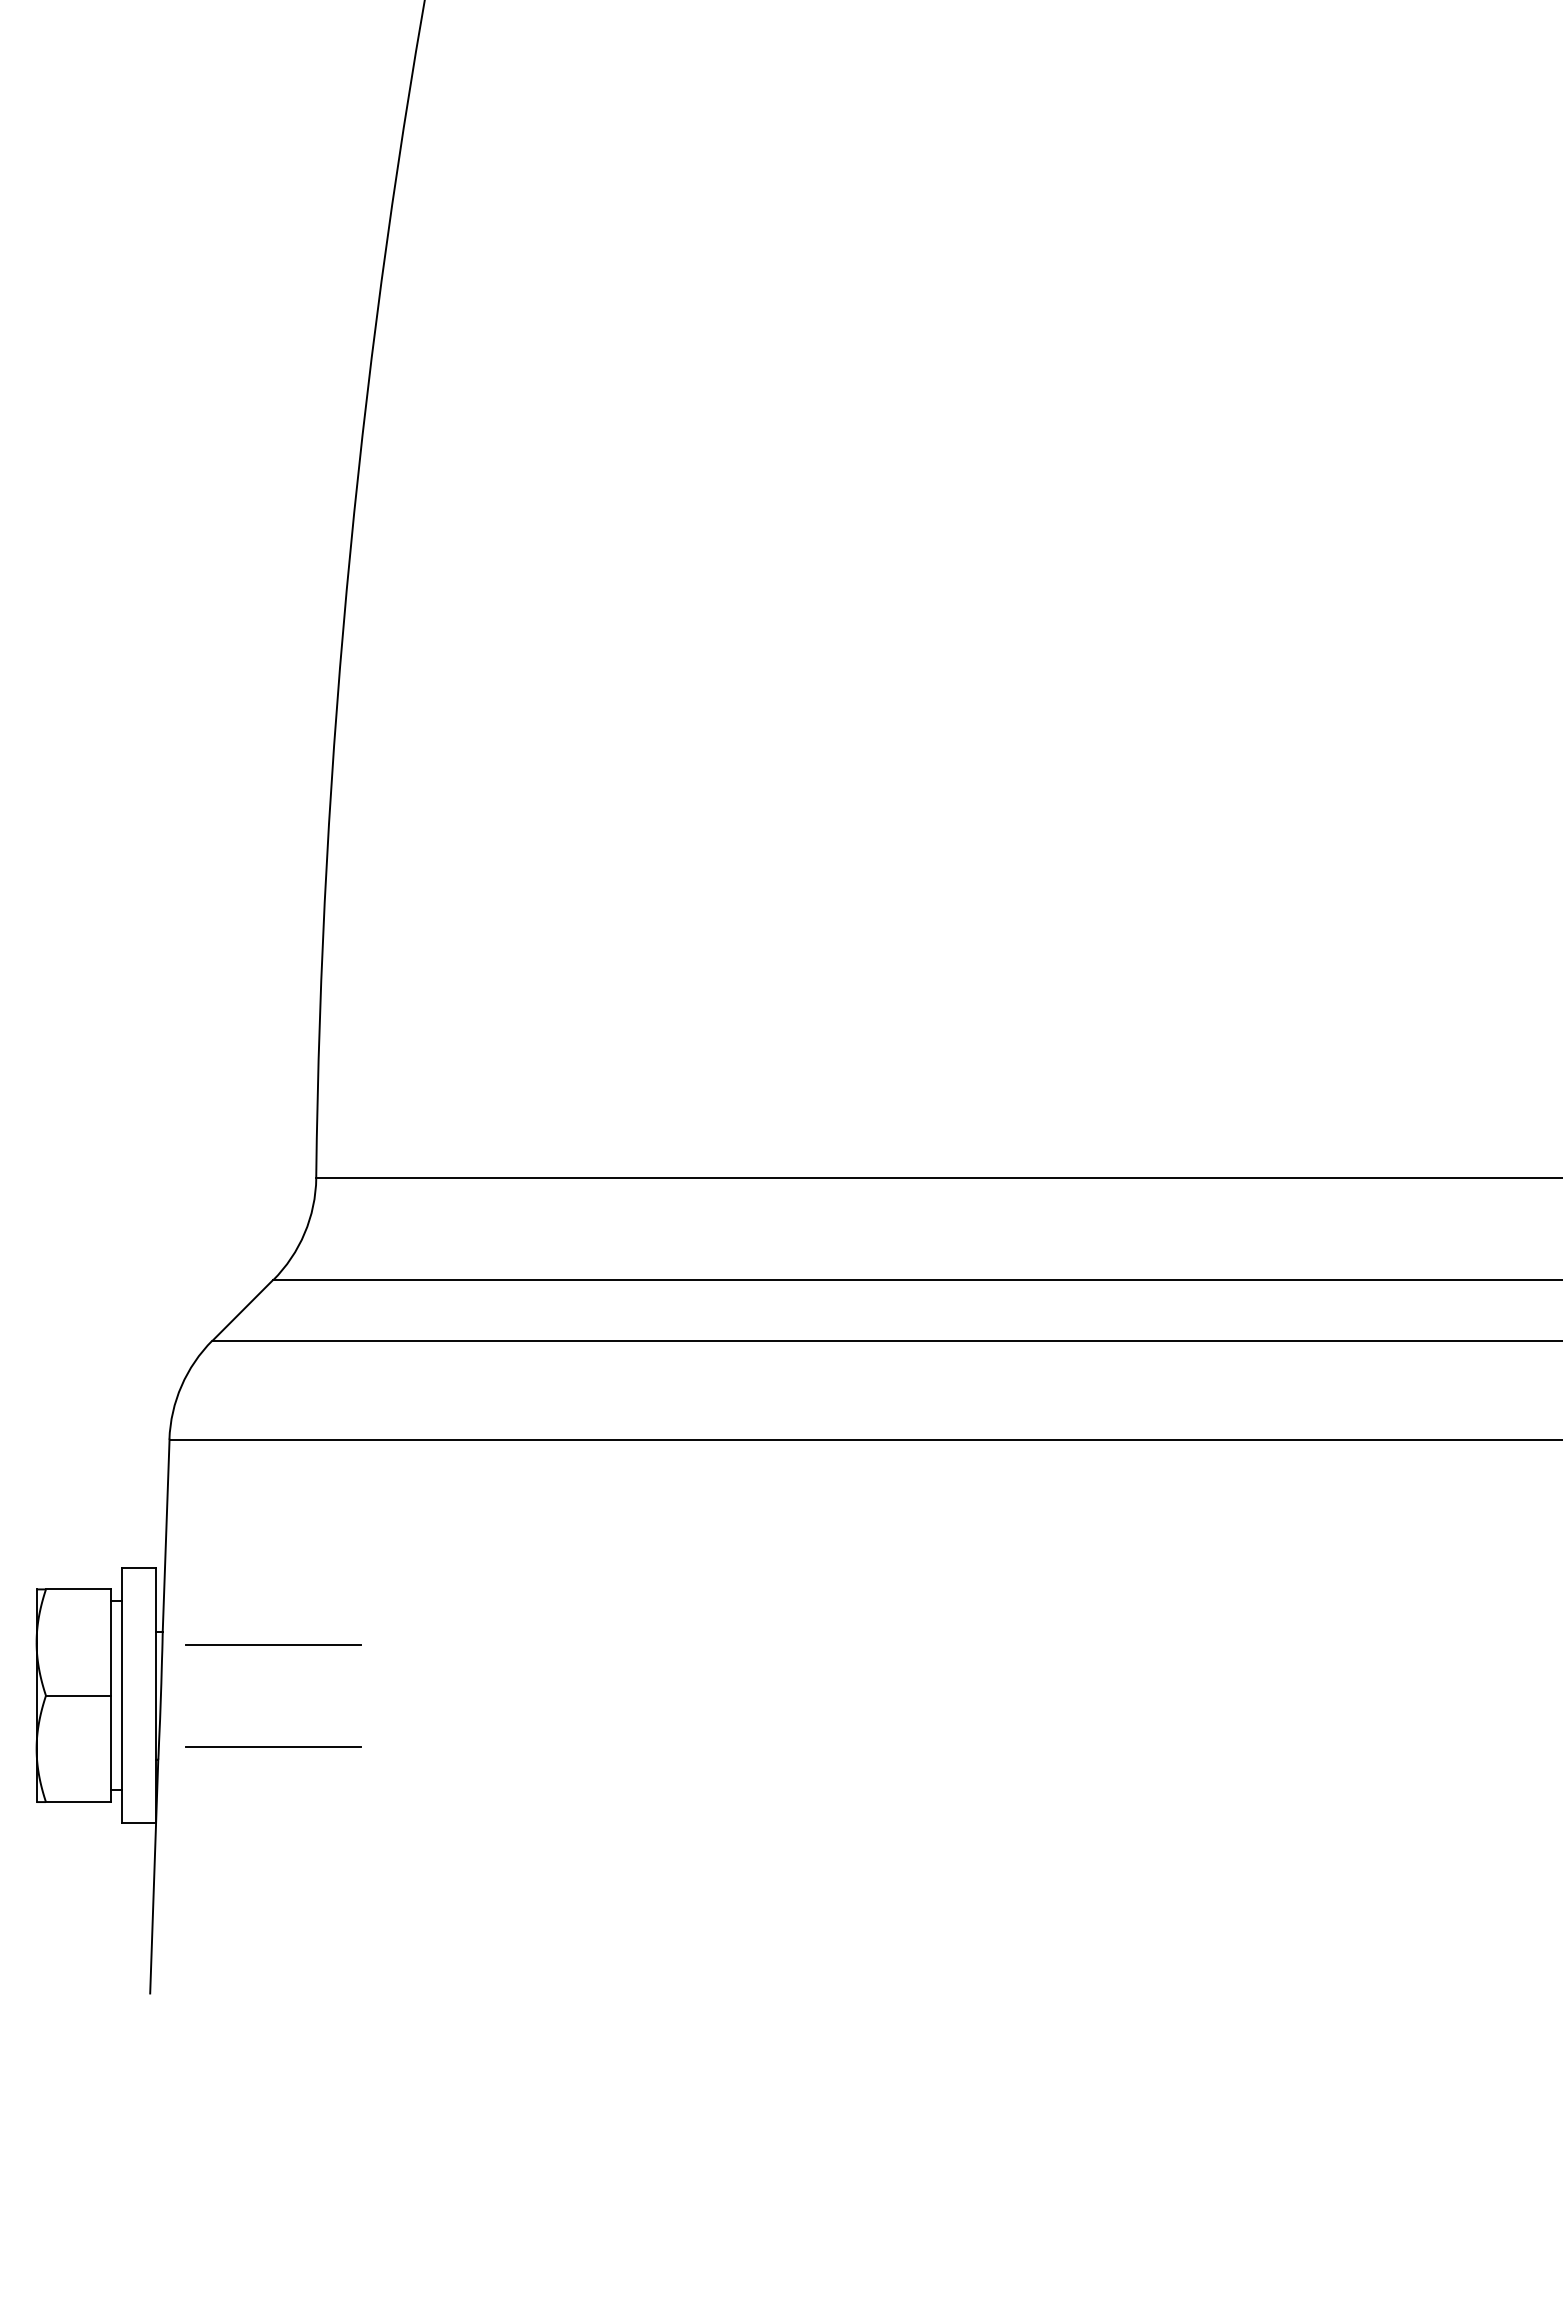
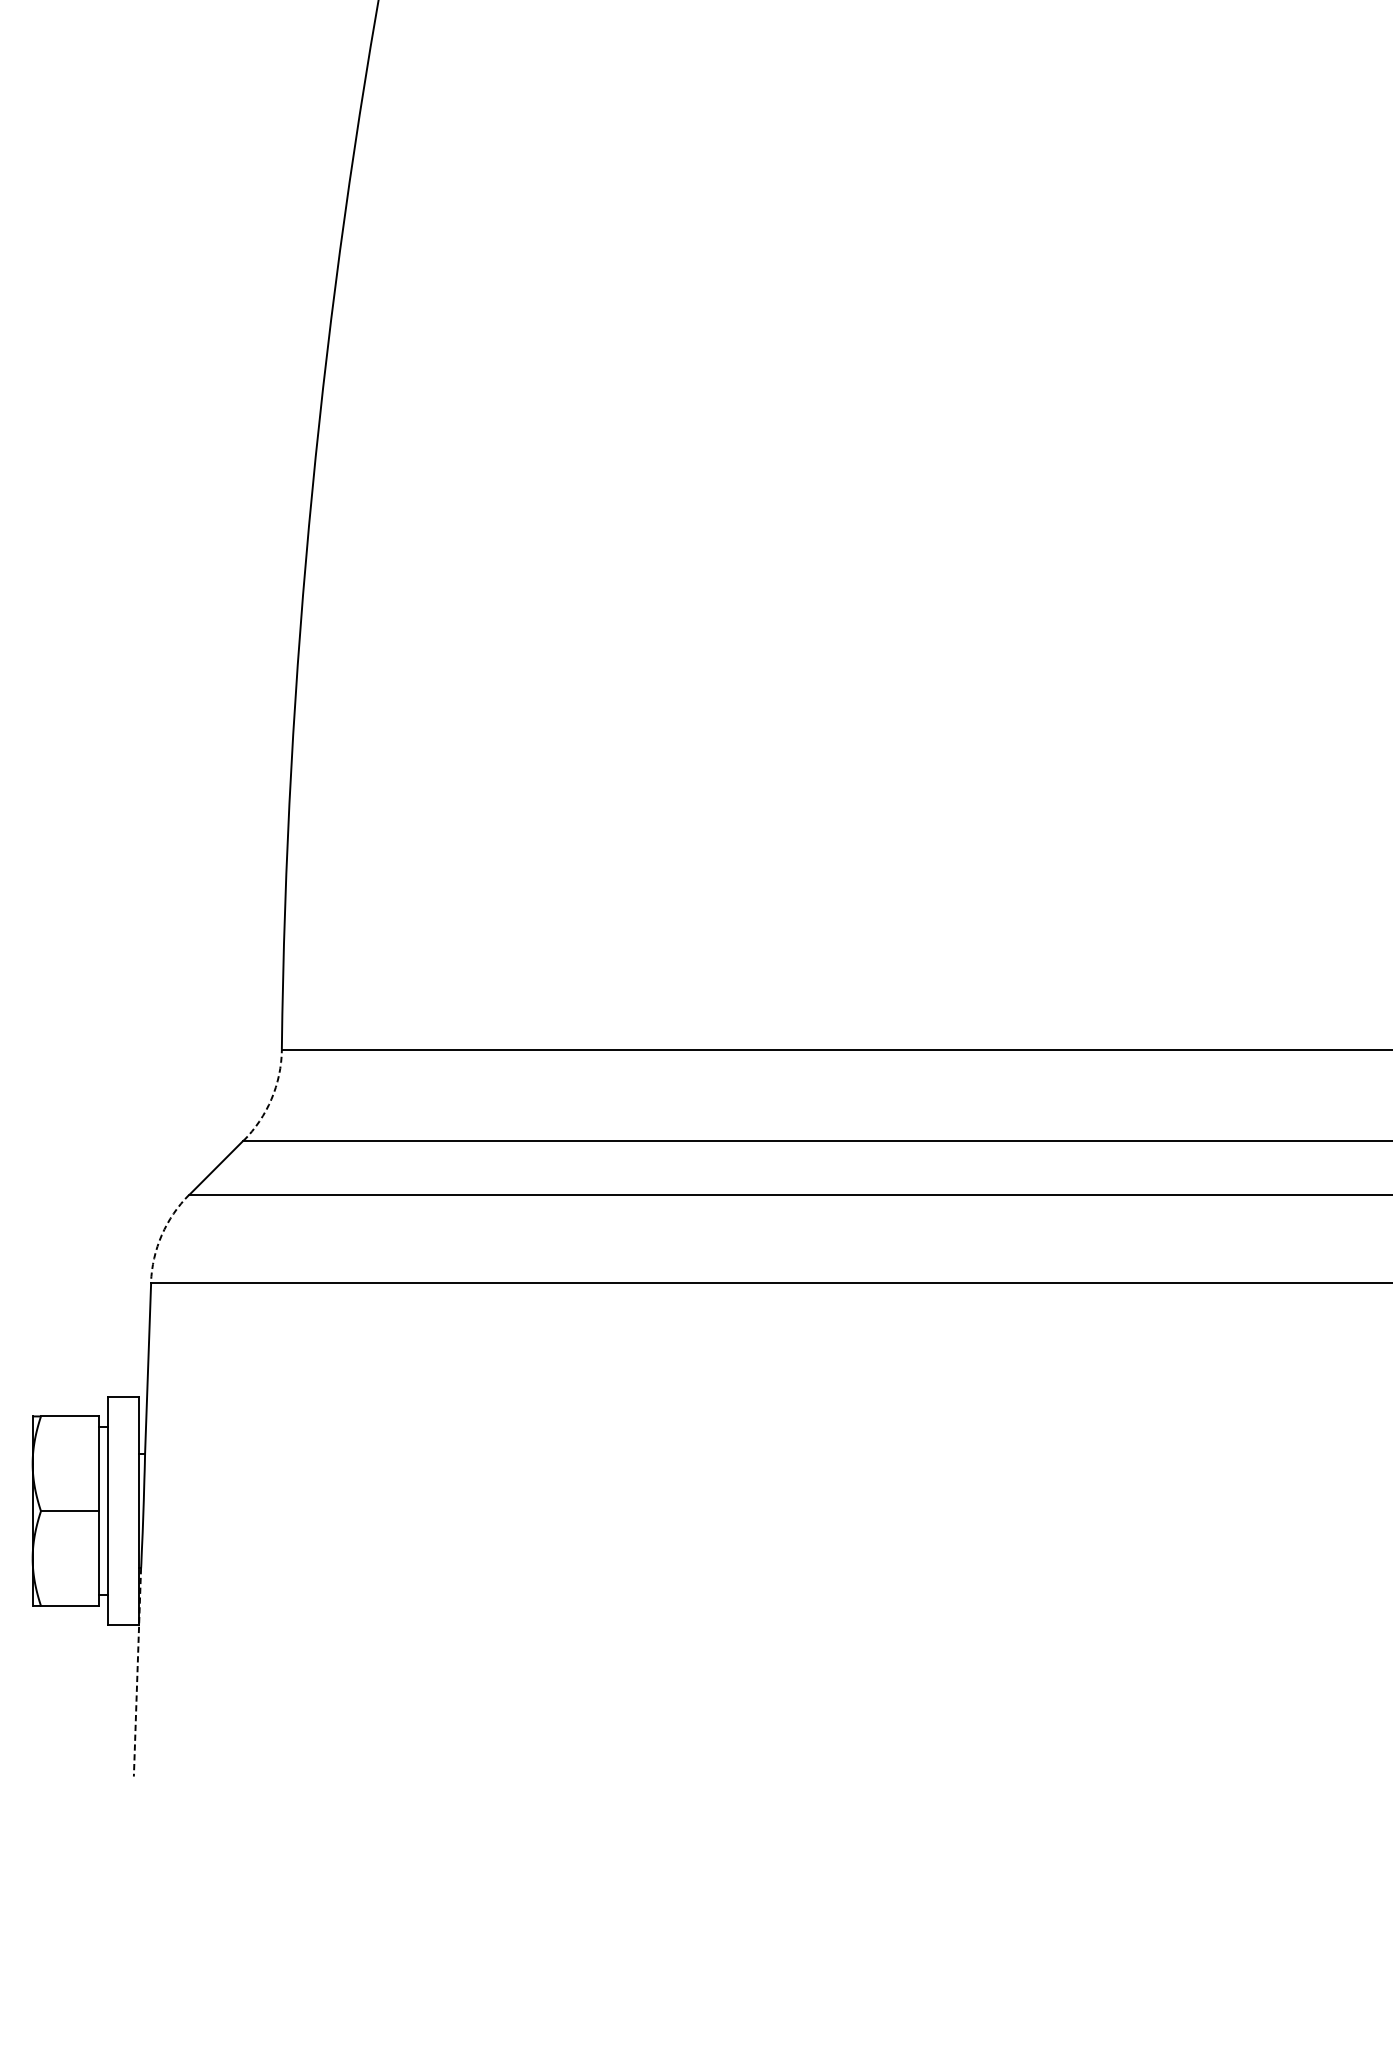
arc: (304, 1233) -> (271, 1099), solid -> dashed
arc: (181, 1385) -> (161, 1234), solid -> dashed
line: (272, 1644) -> (242, 1465), removed
line: (272, 1746) -> (242, 1556), removed
line: (154, 1877) -> (137, 1673), solid -> dashed

